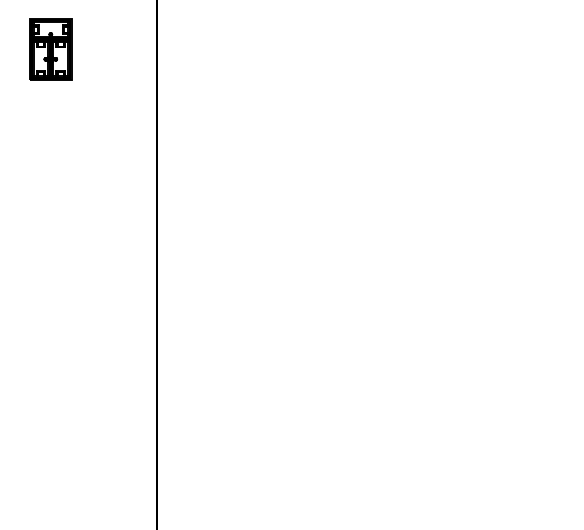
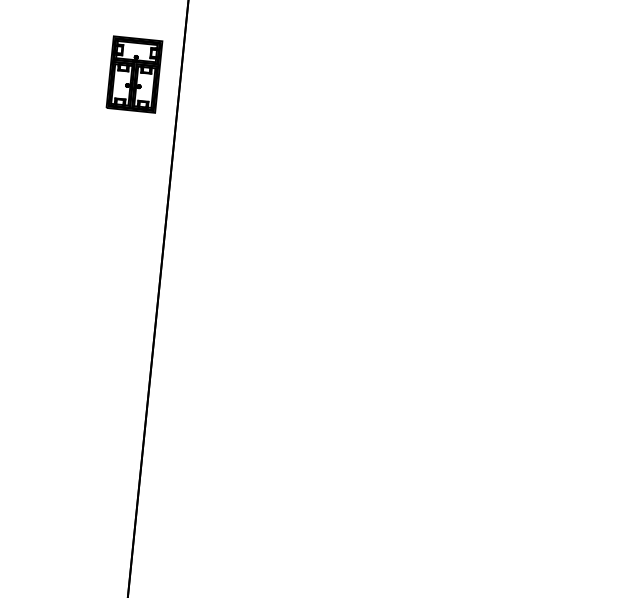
part: (50, 49) -> (134, 74), moved

